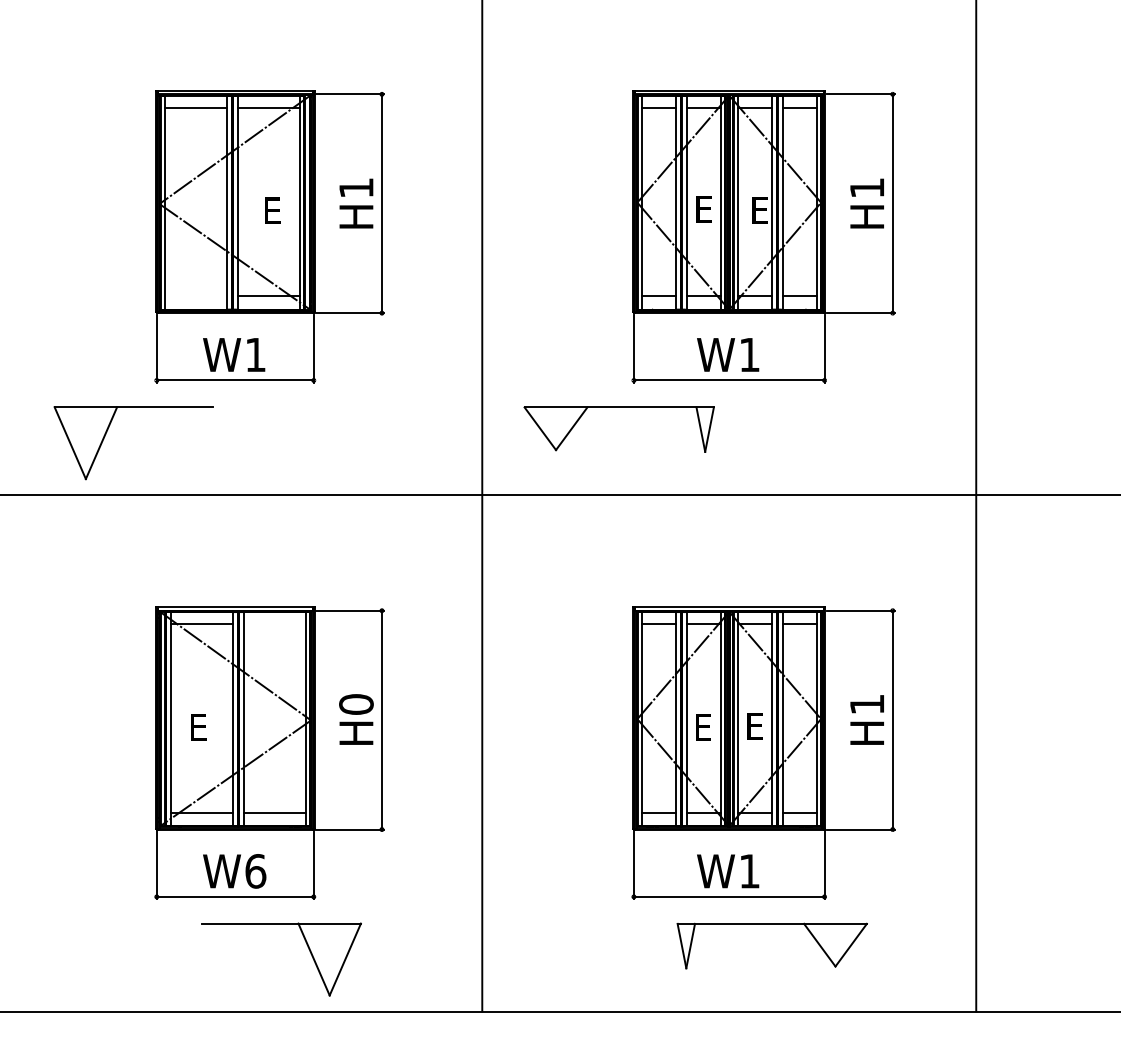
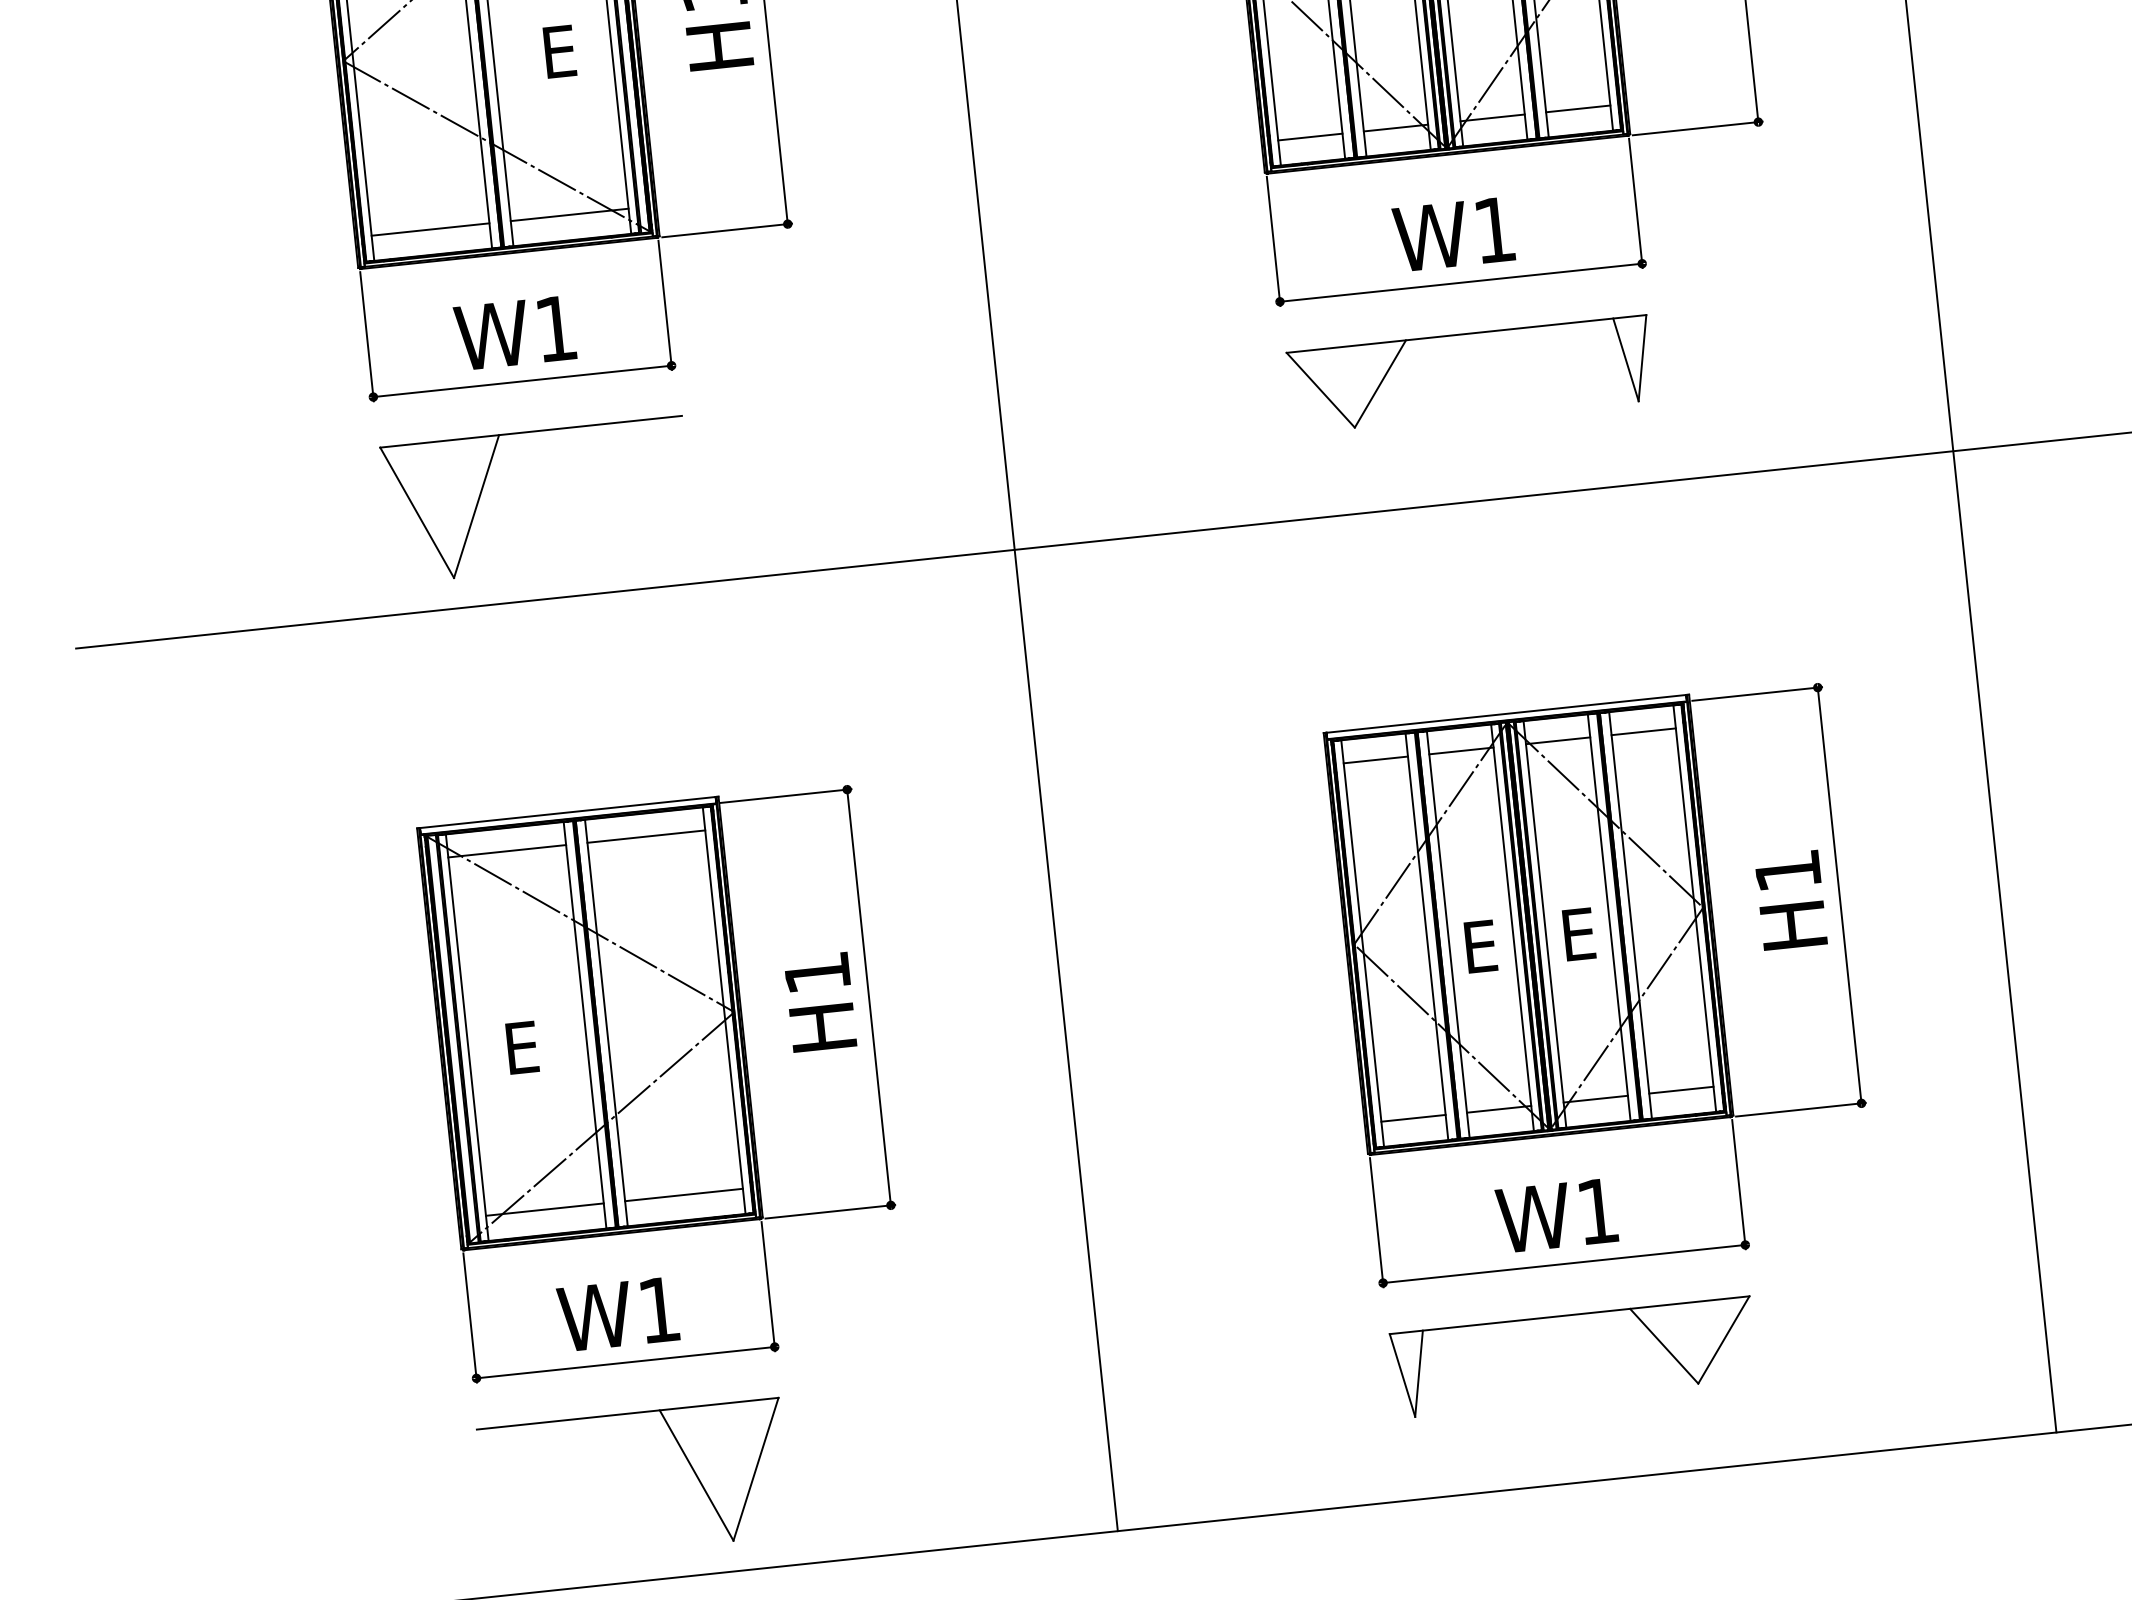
line: (195, 296) -> (430, 229), added
part: (618, 407) -> (1465, 334), moved
part: (107, 432) -> (485, 485), moved
line: (274, 624) -> (645, 837), added
text: (356, 704) -> (817, 972), H0 -> H1
text: (255, 871) -> (658, 1310), W6 -> W1
part: (771, 924) -> (1568, 1316), moved
part: (307, 947) -> (681, 1453), moved

